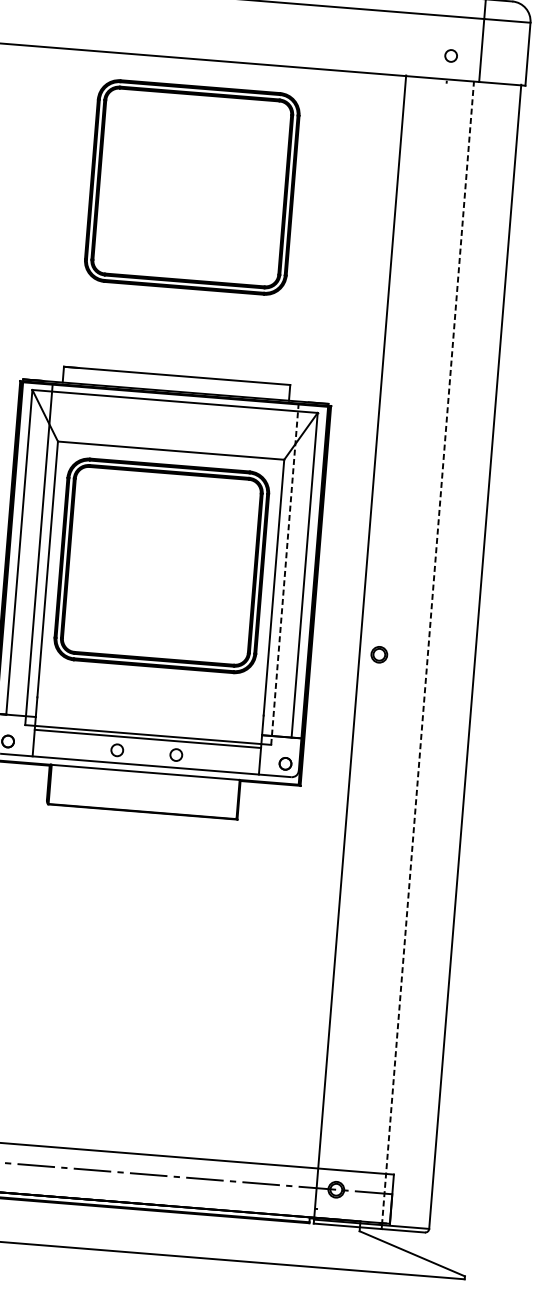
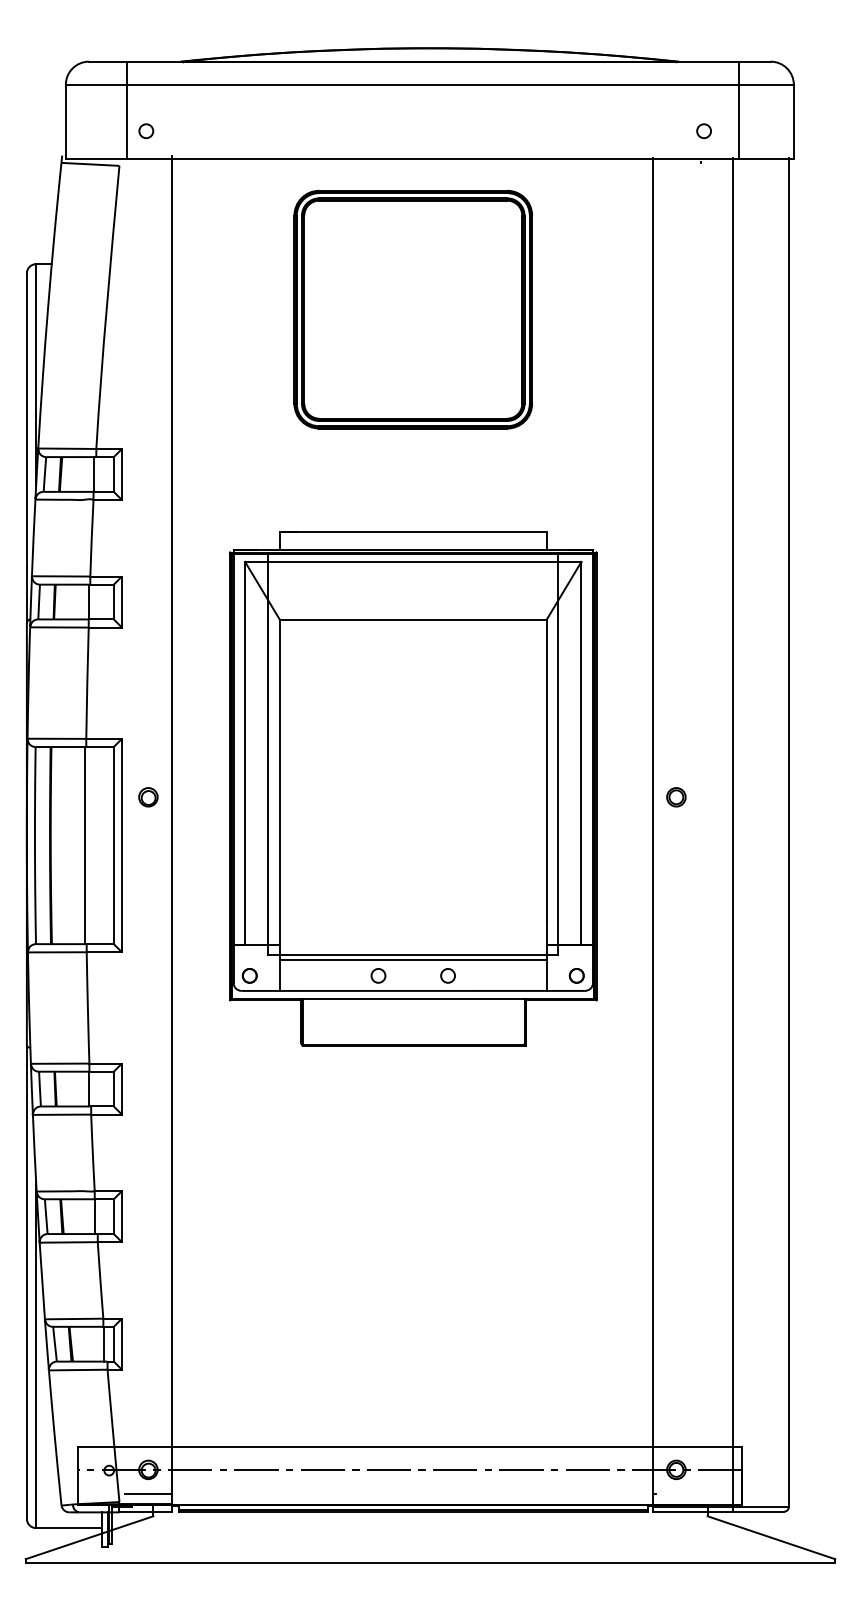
part: (161, 565) -> (412, 755), removed
line: (285, 574) -> (558, 754), dashed -> solid
line: (428, 652) -> (733, 832), dashed -> solid
part: (379, 654) -> (676, 797), moved

